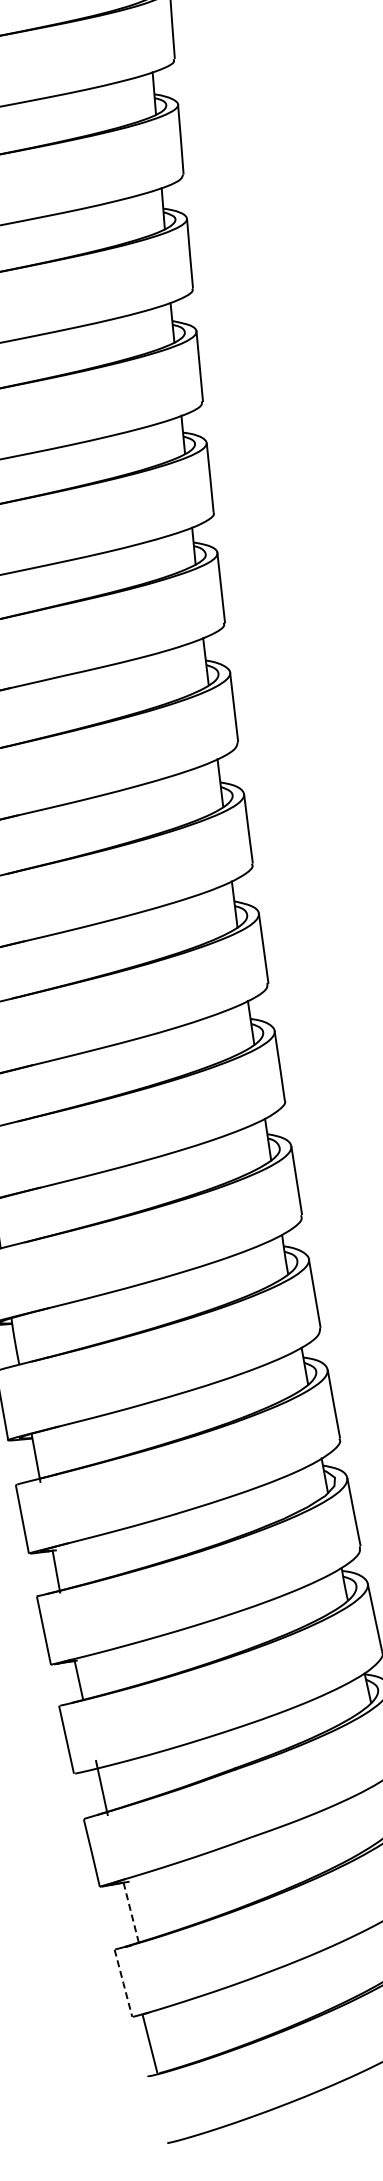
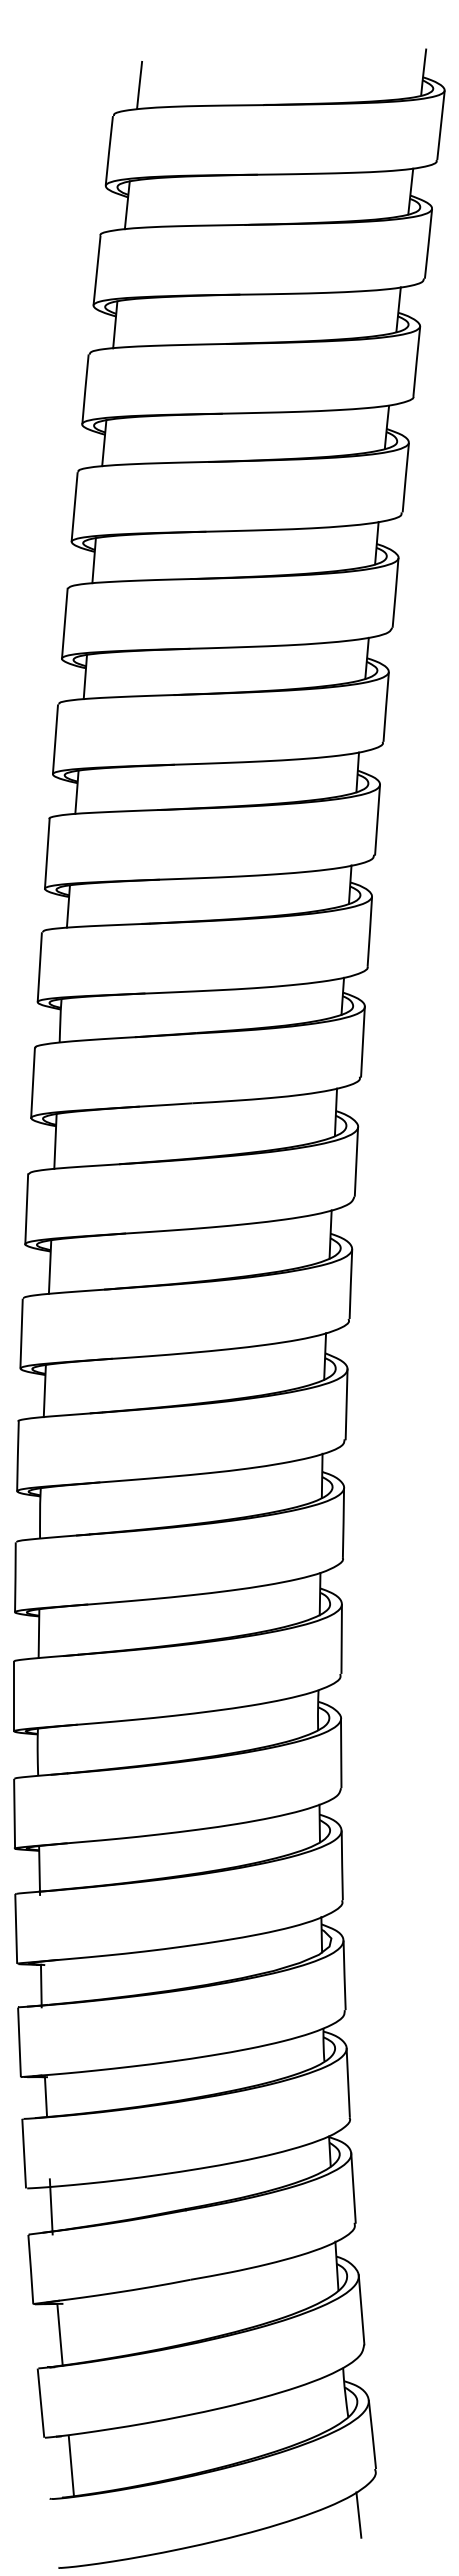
line: (131, 1912) -> (60, 2334), dashed -> solid
line: (123, 1983) -> (40, 2403), dashed -> solid
line: (149, 2043) -> (70, 2465), moved

